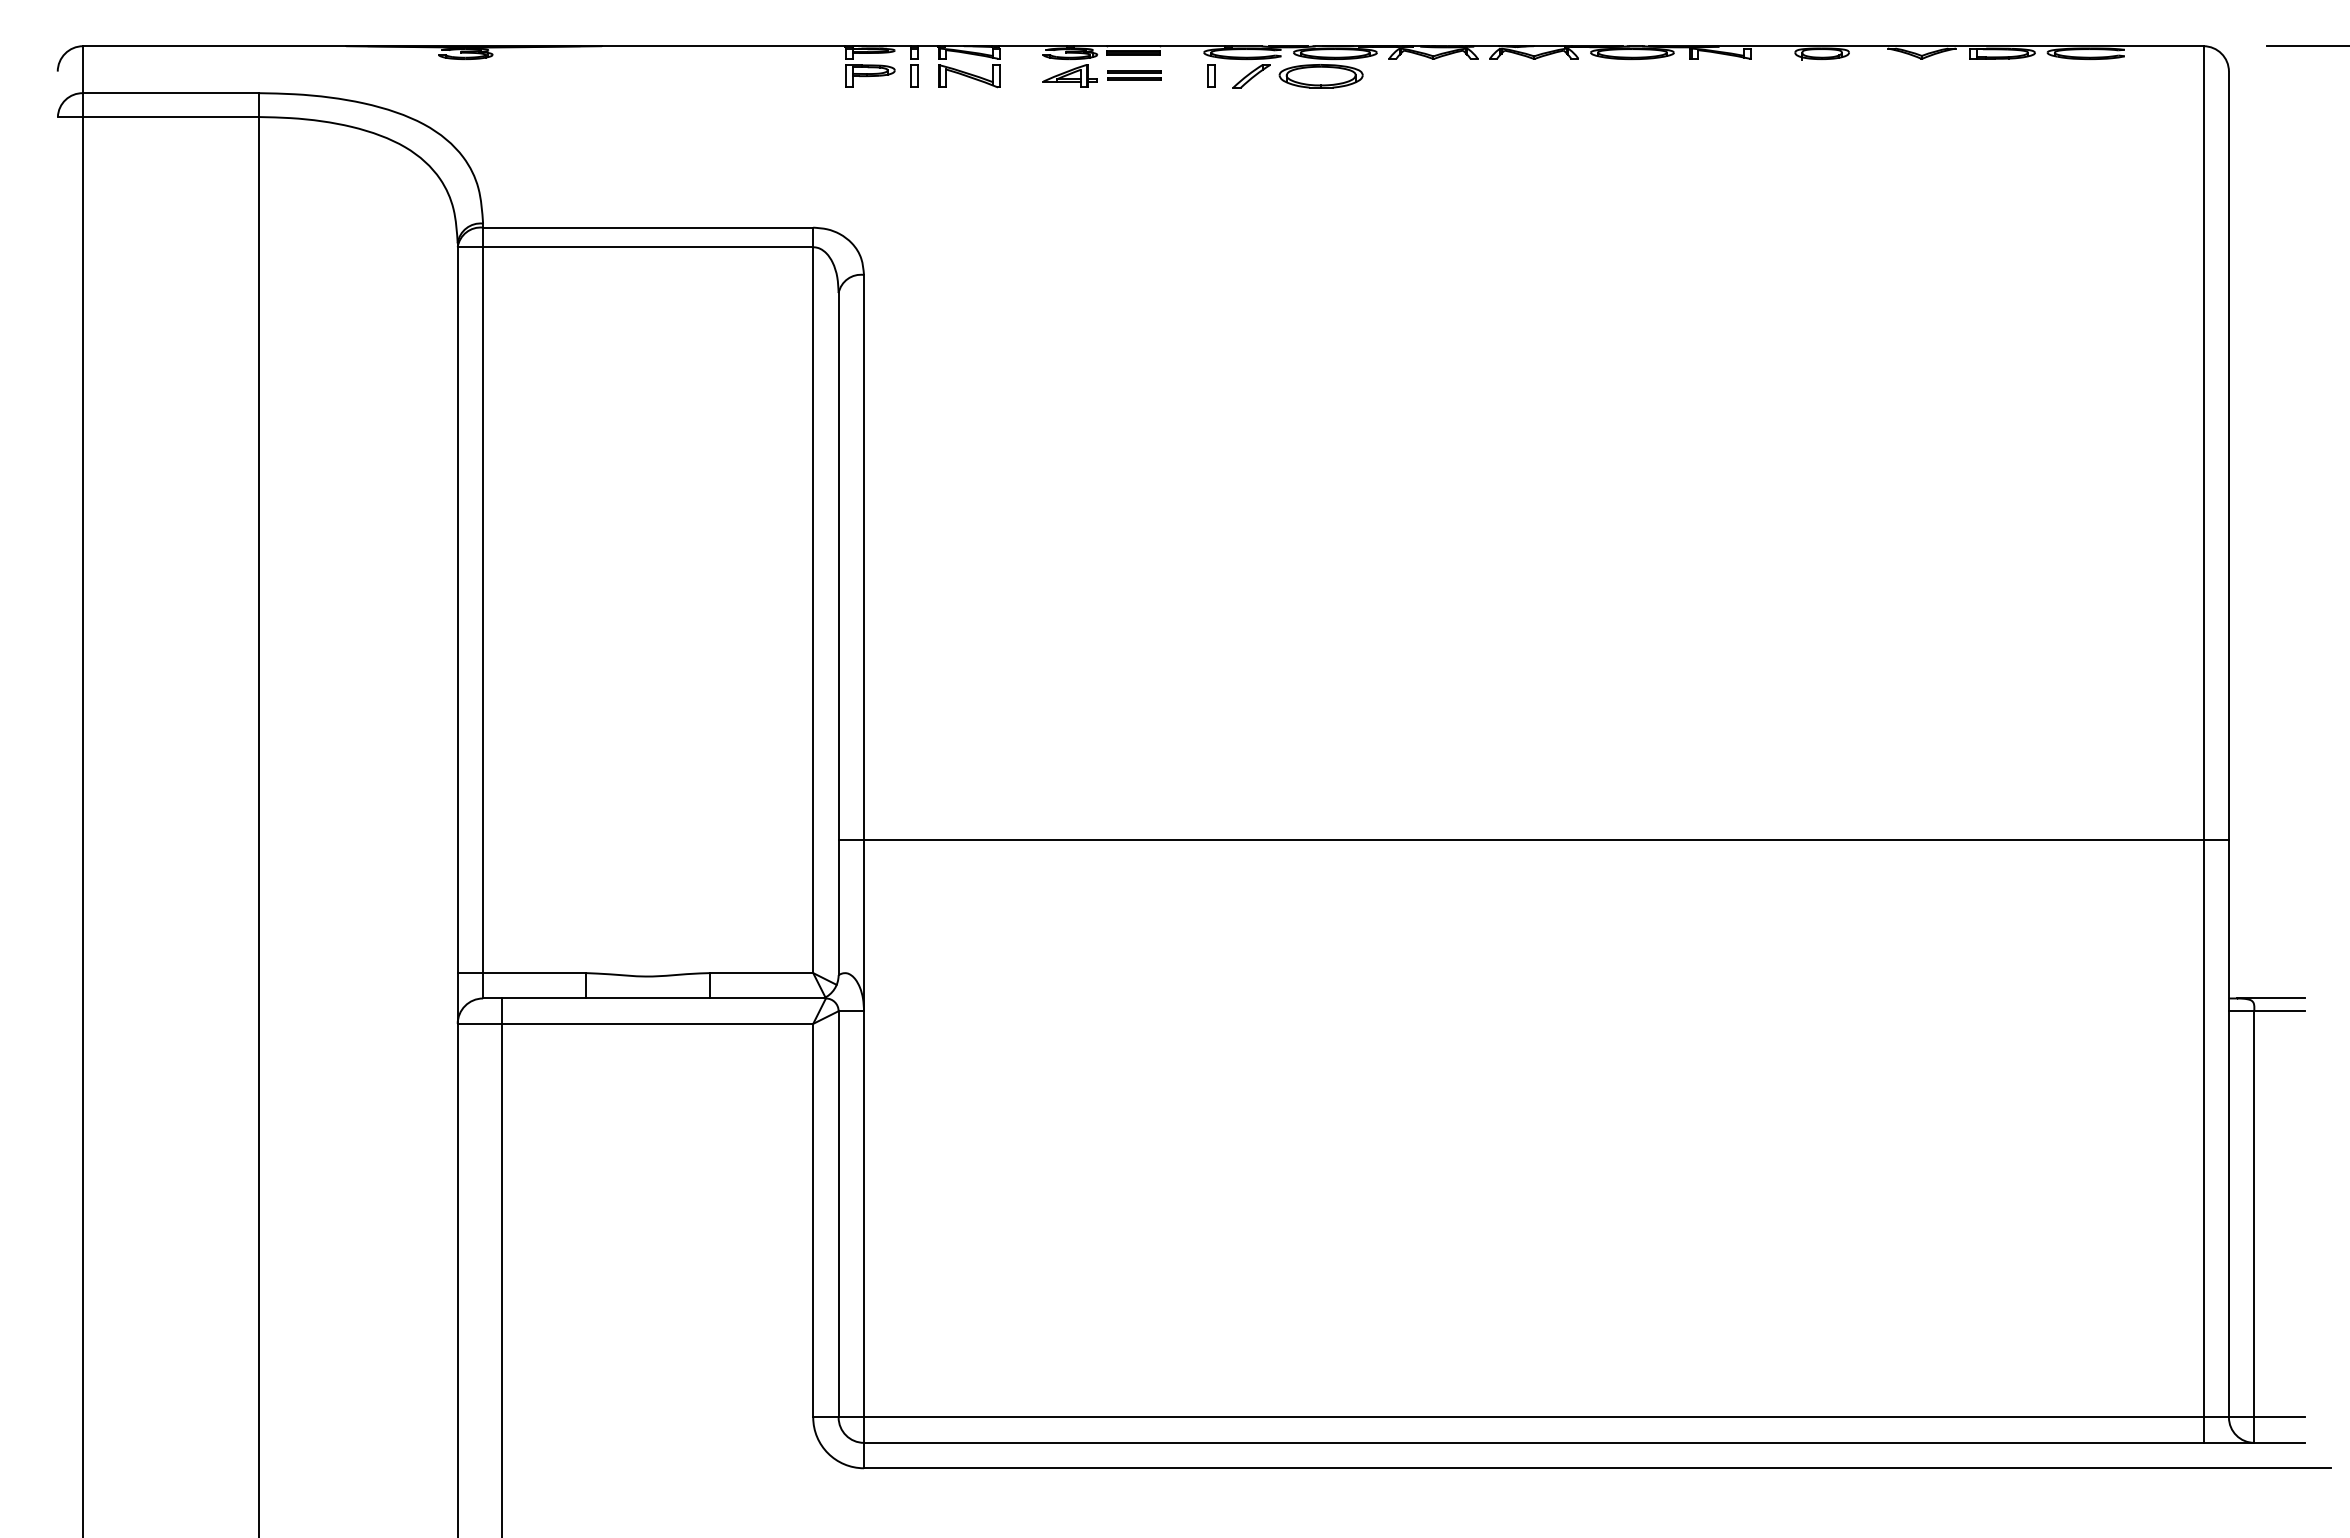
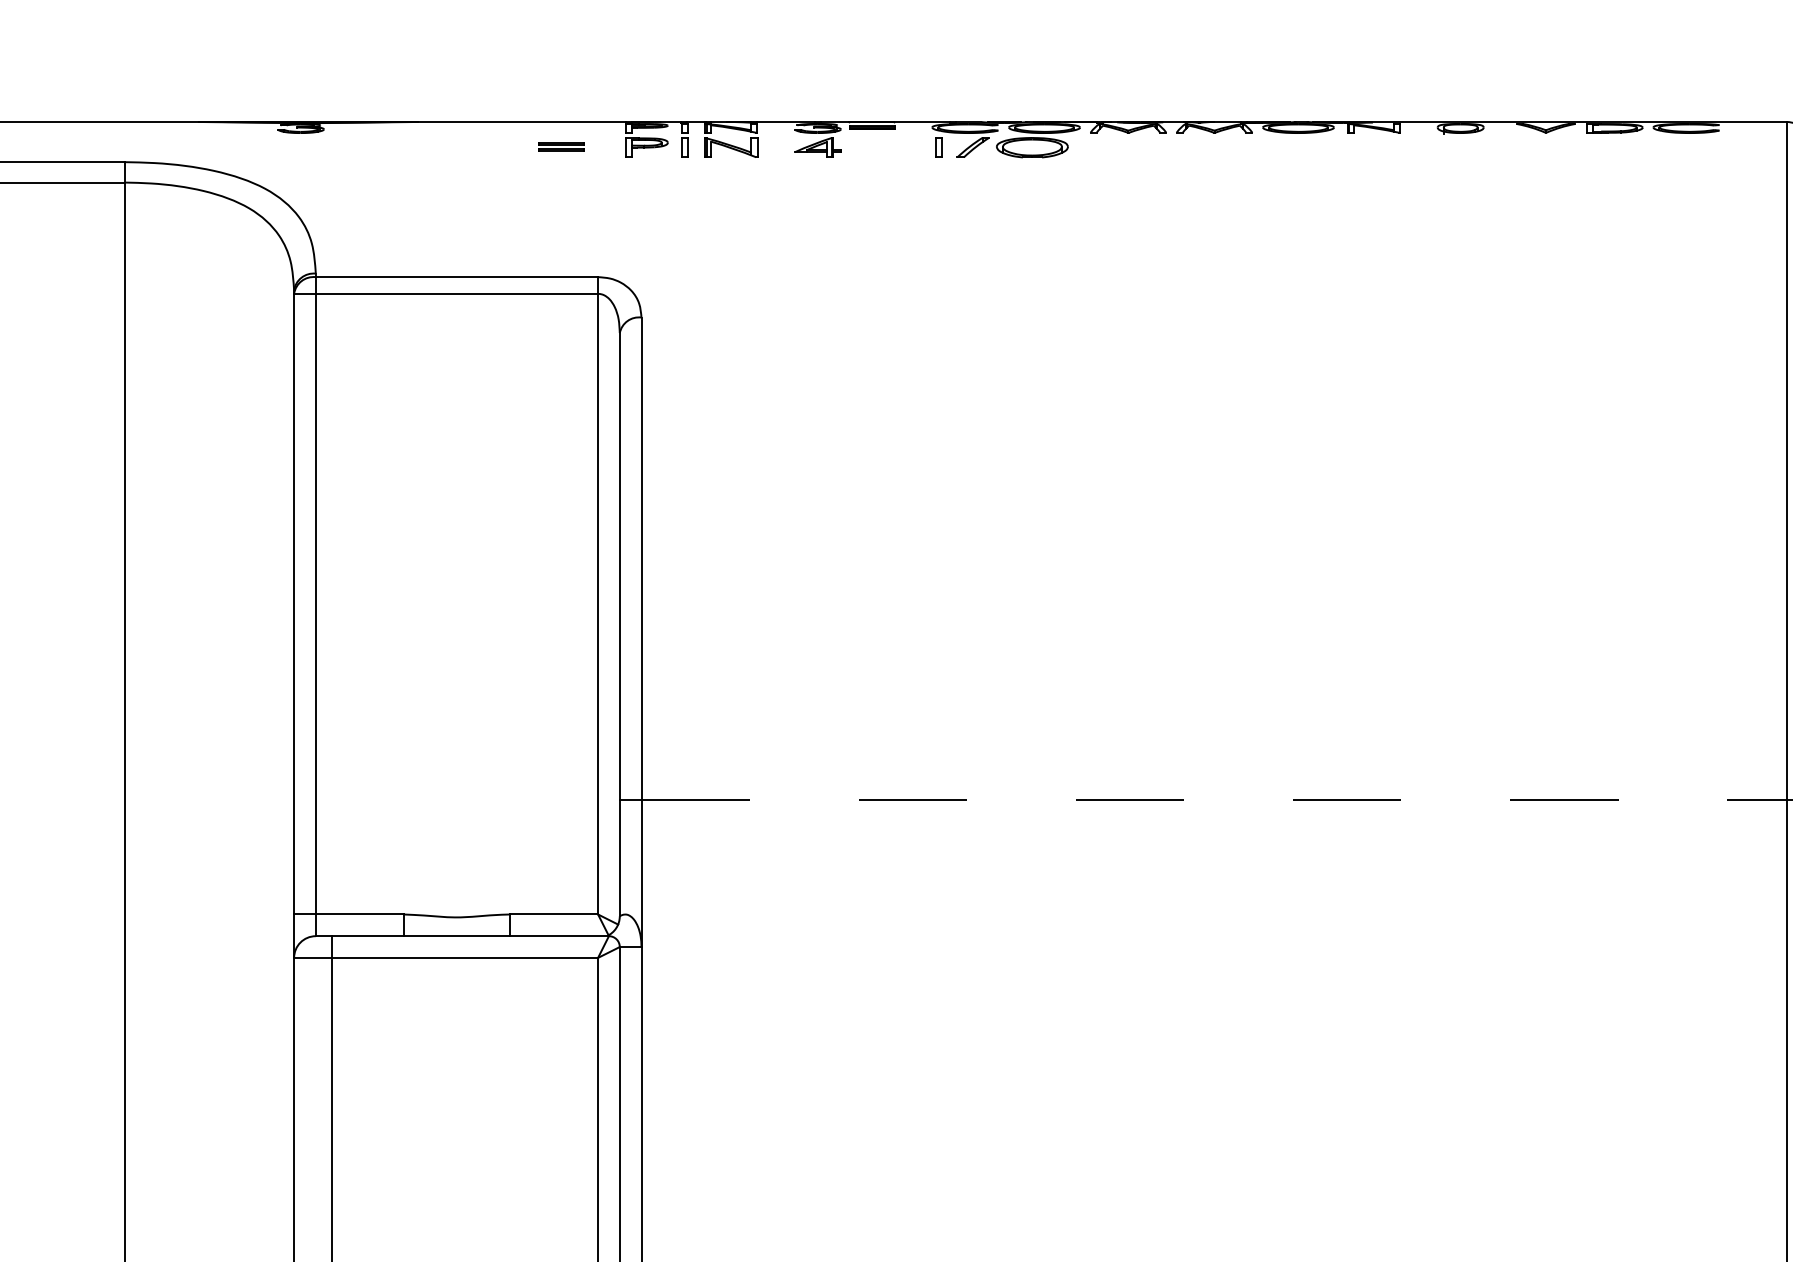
part: (1134, 75) -> (561, 147), moved
line: (1533, 839) -> (1213, 800), solid -> dashed

